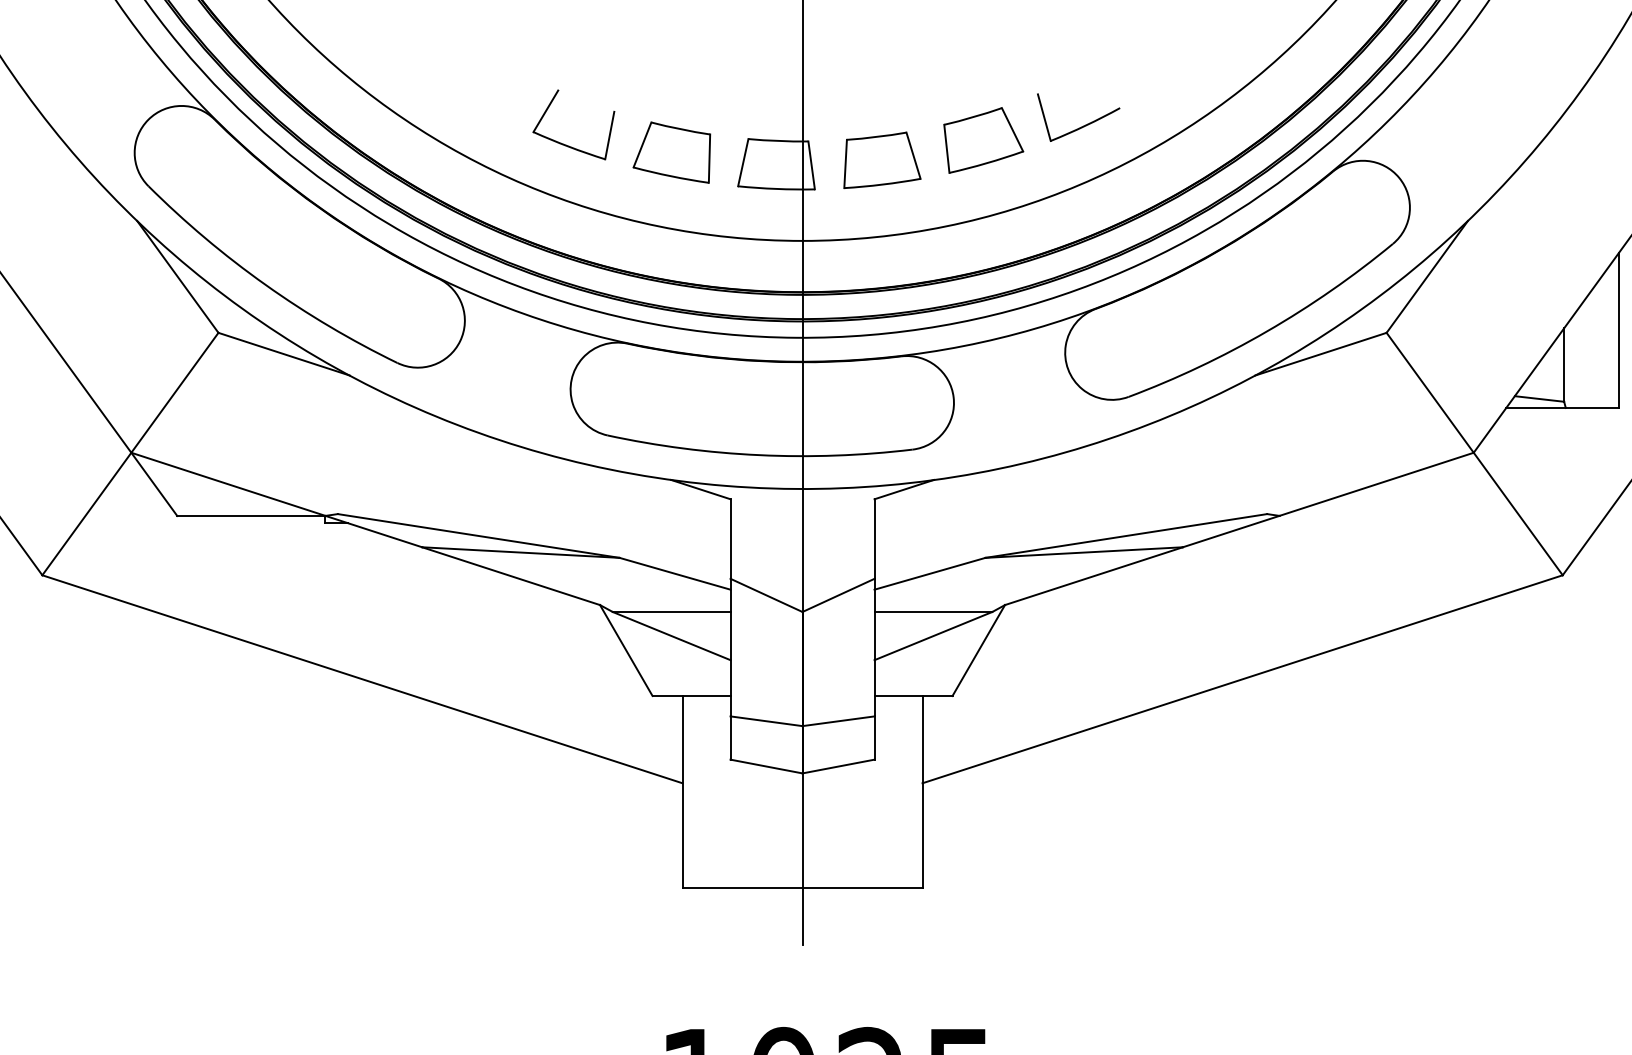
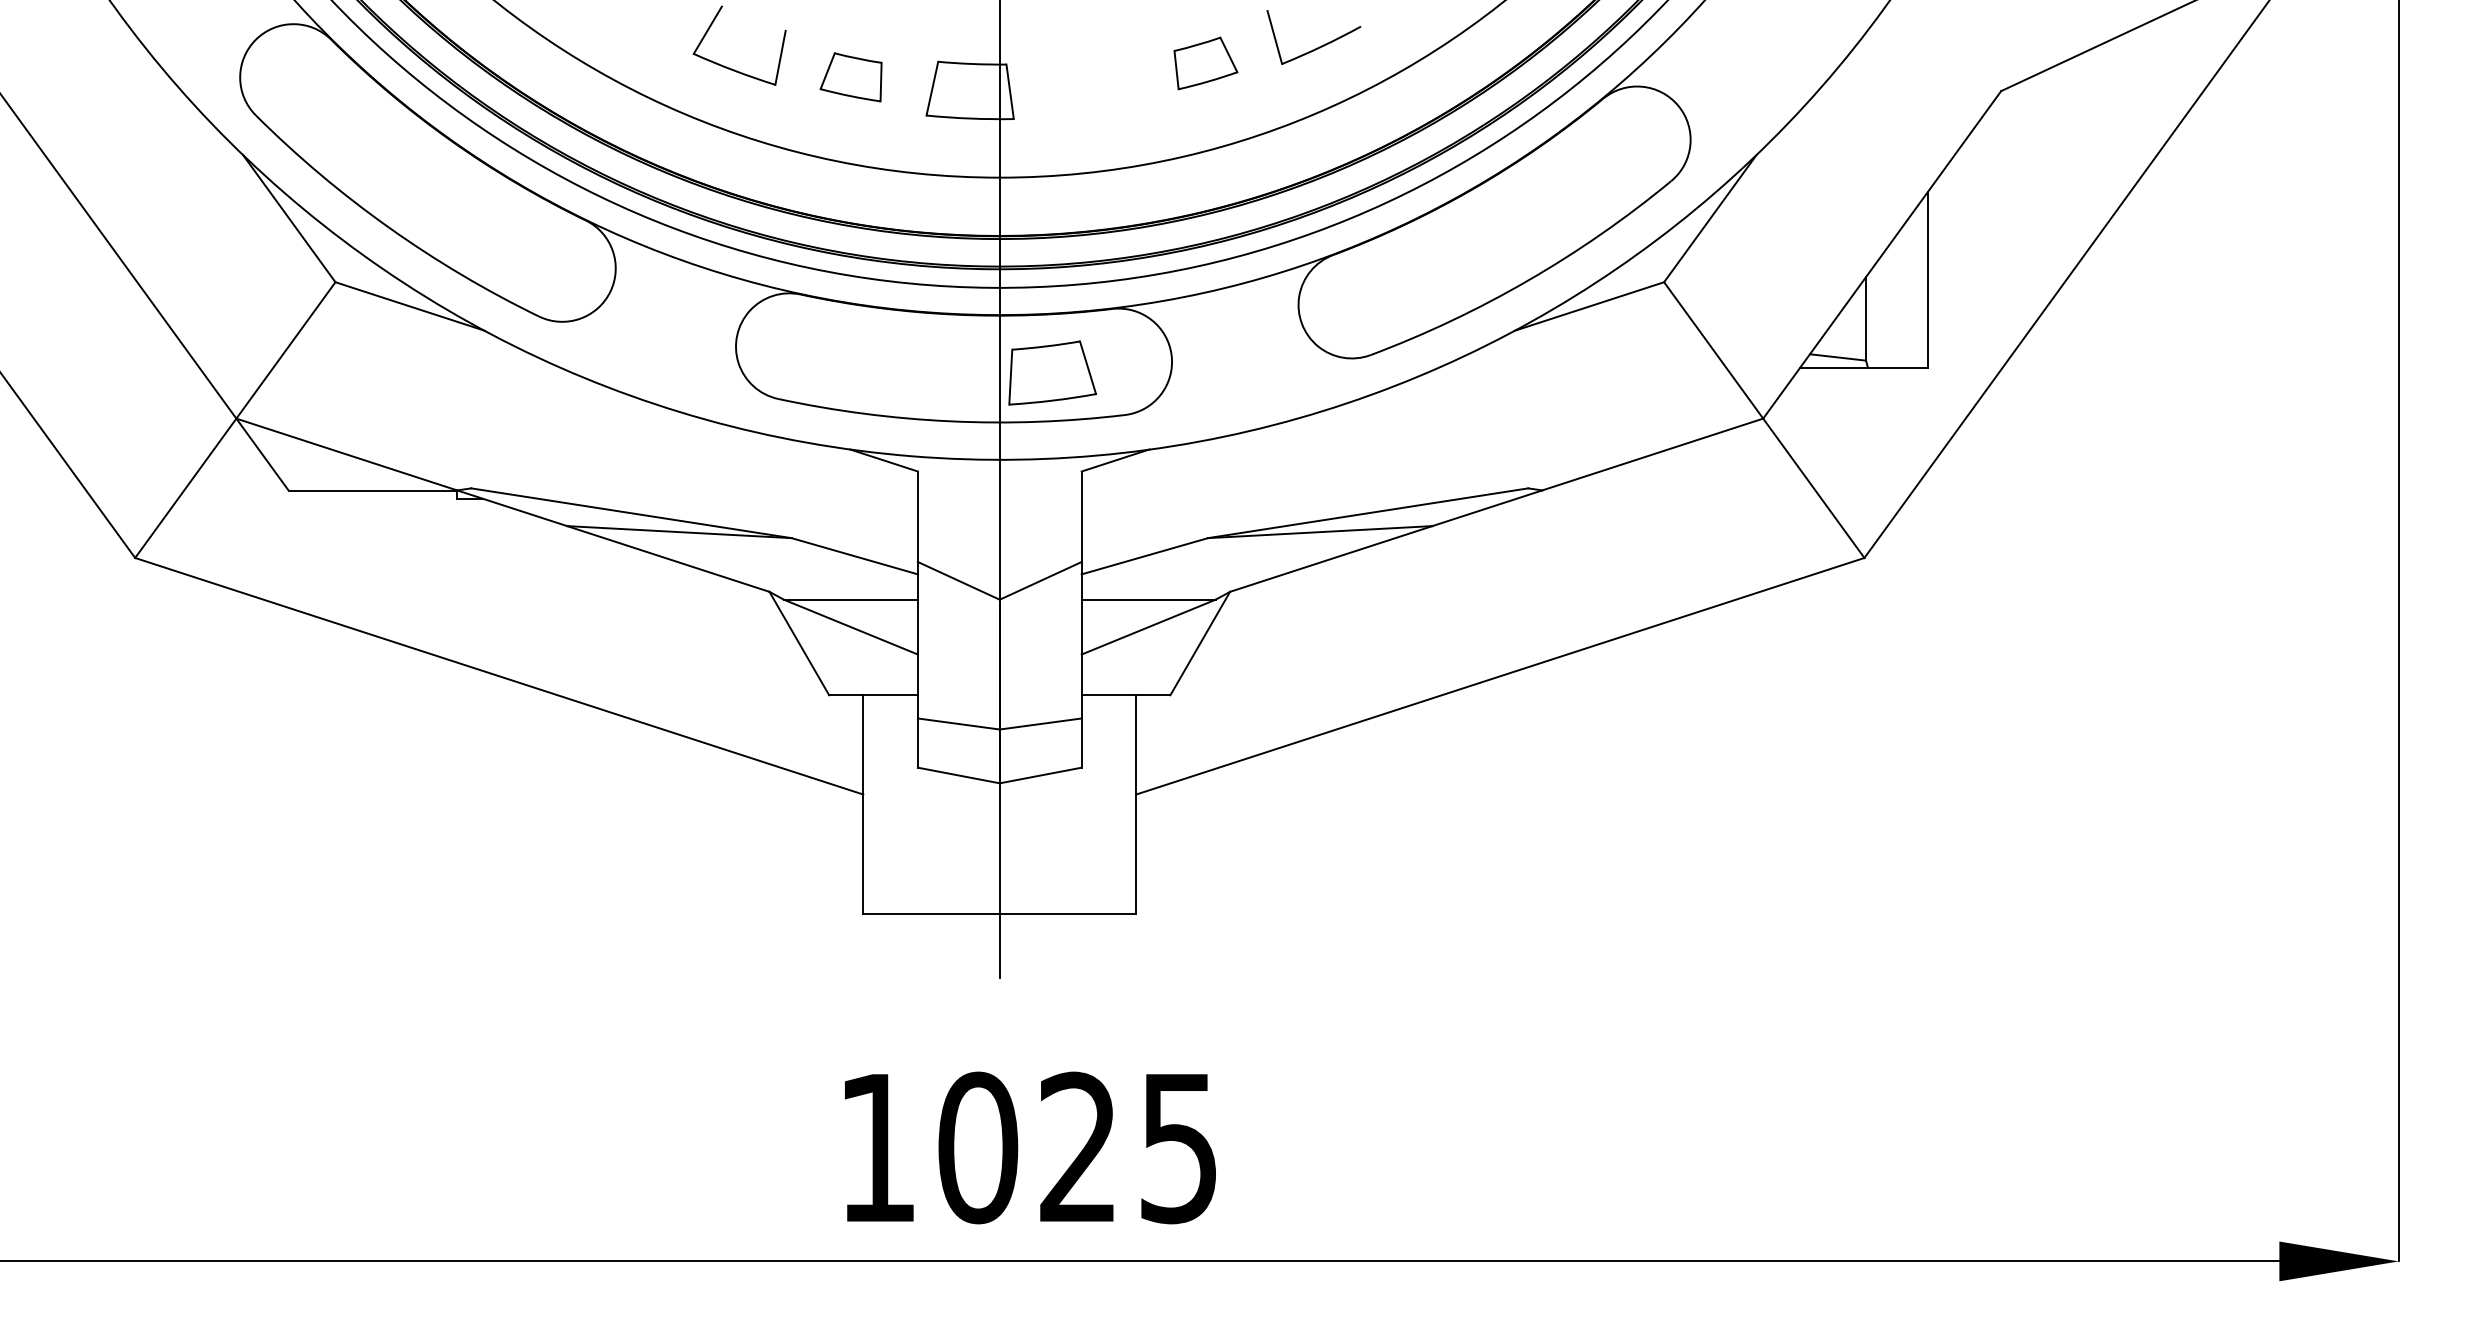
part: (983, 140) -> (1205, 63), size x0.7
part: (671, 152) -> (850, 77), size x0.7
part: (882, 159) -> (1052, 372), moved

